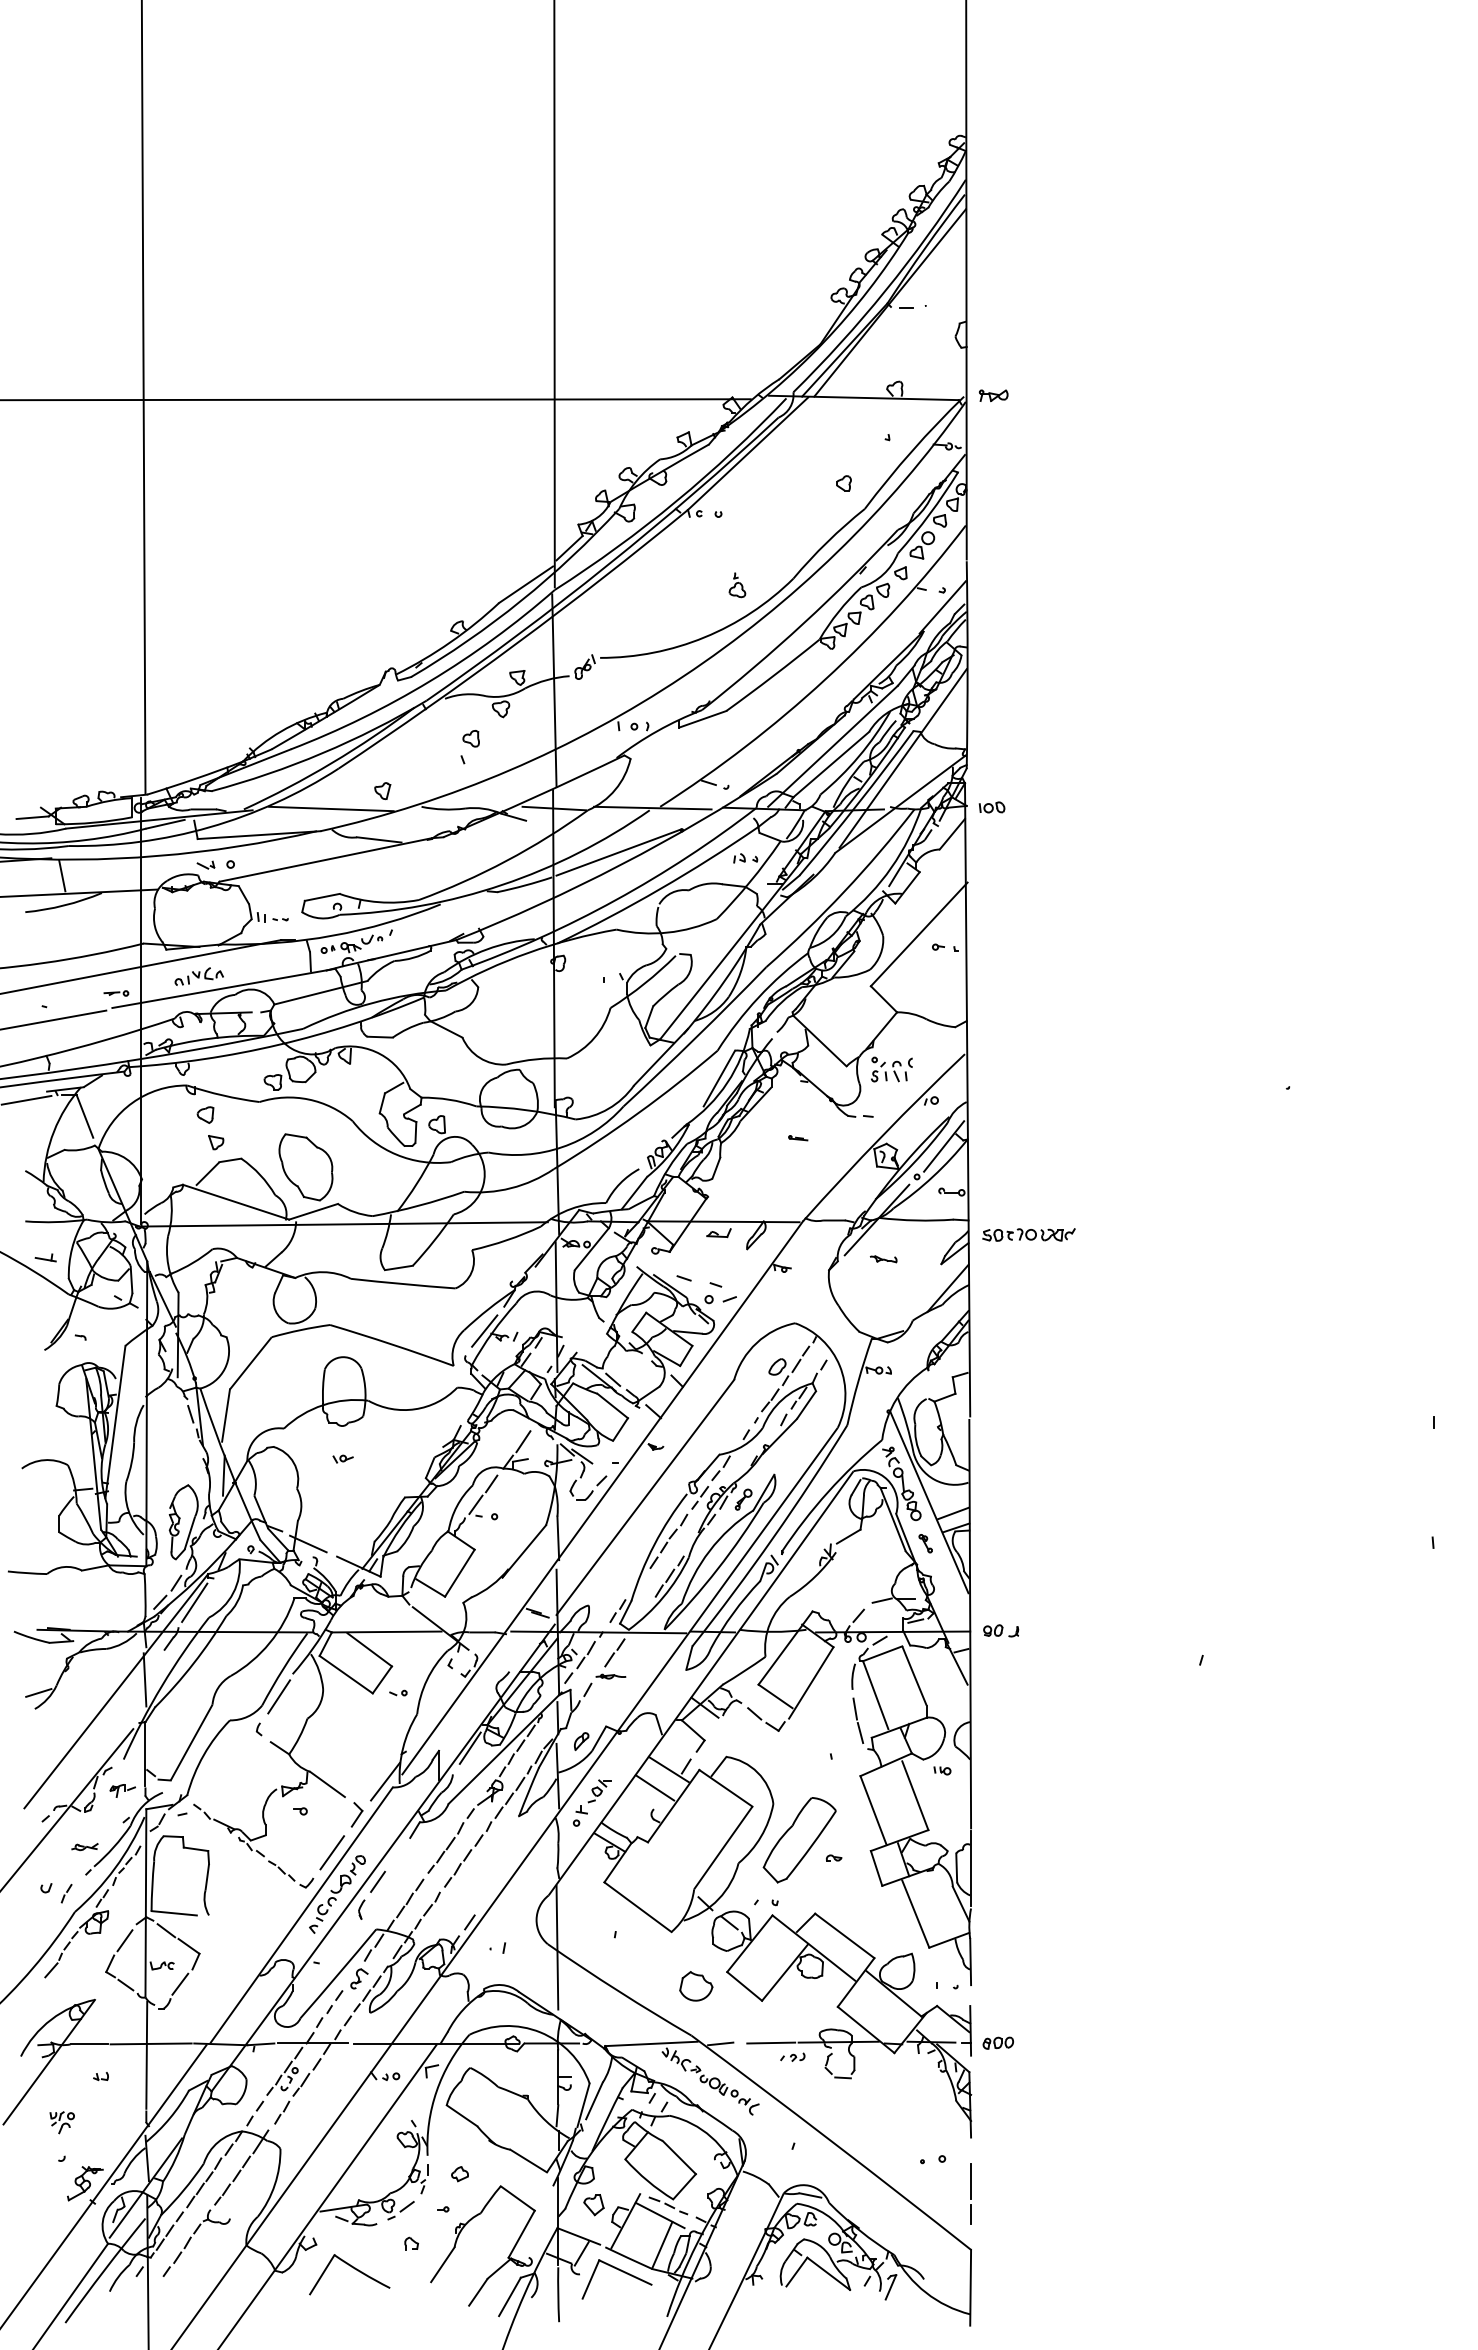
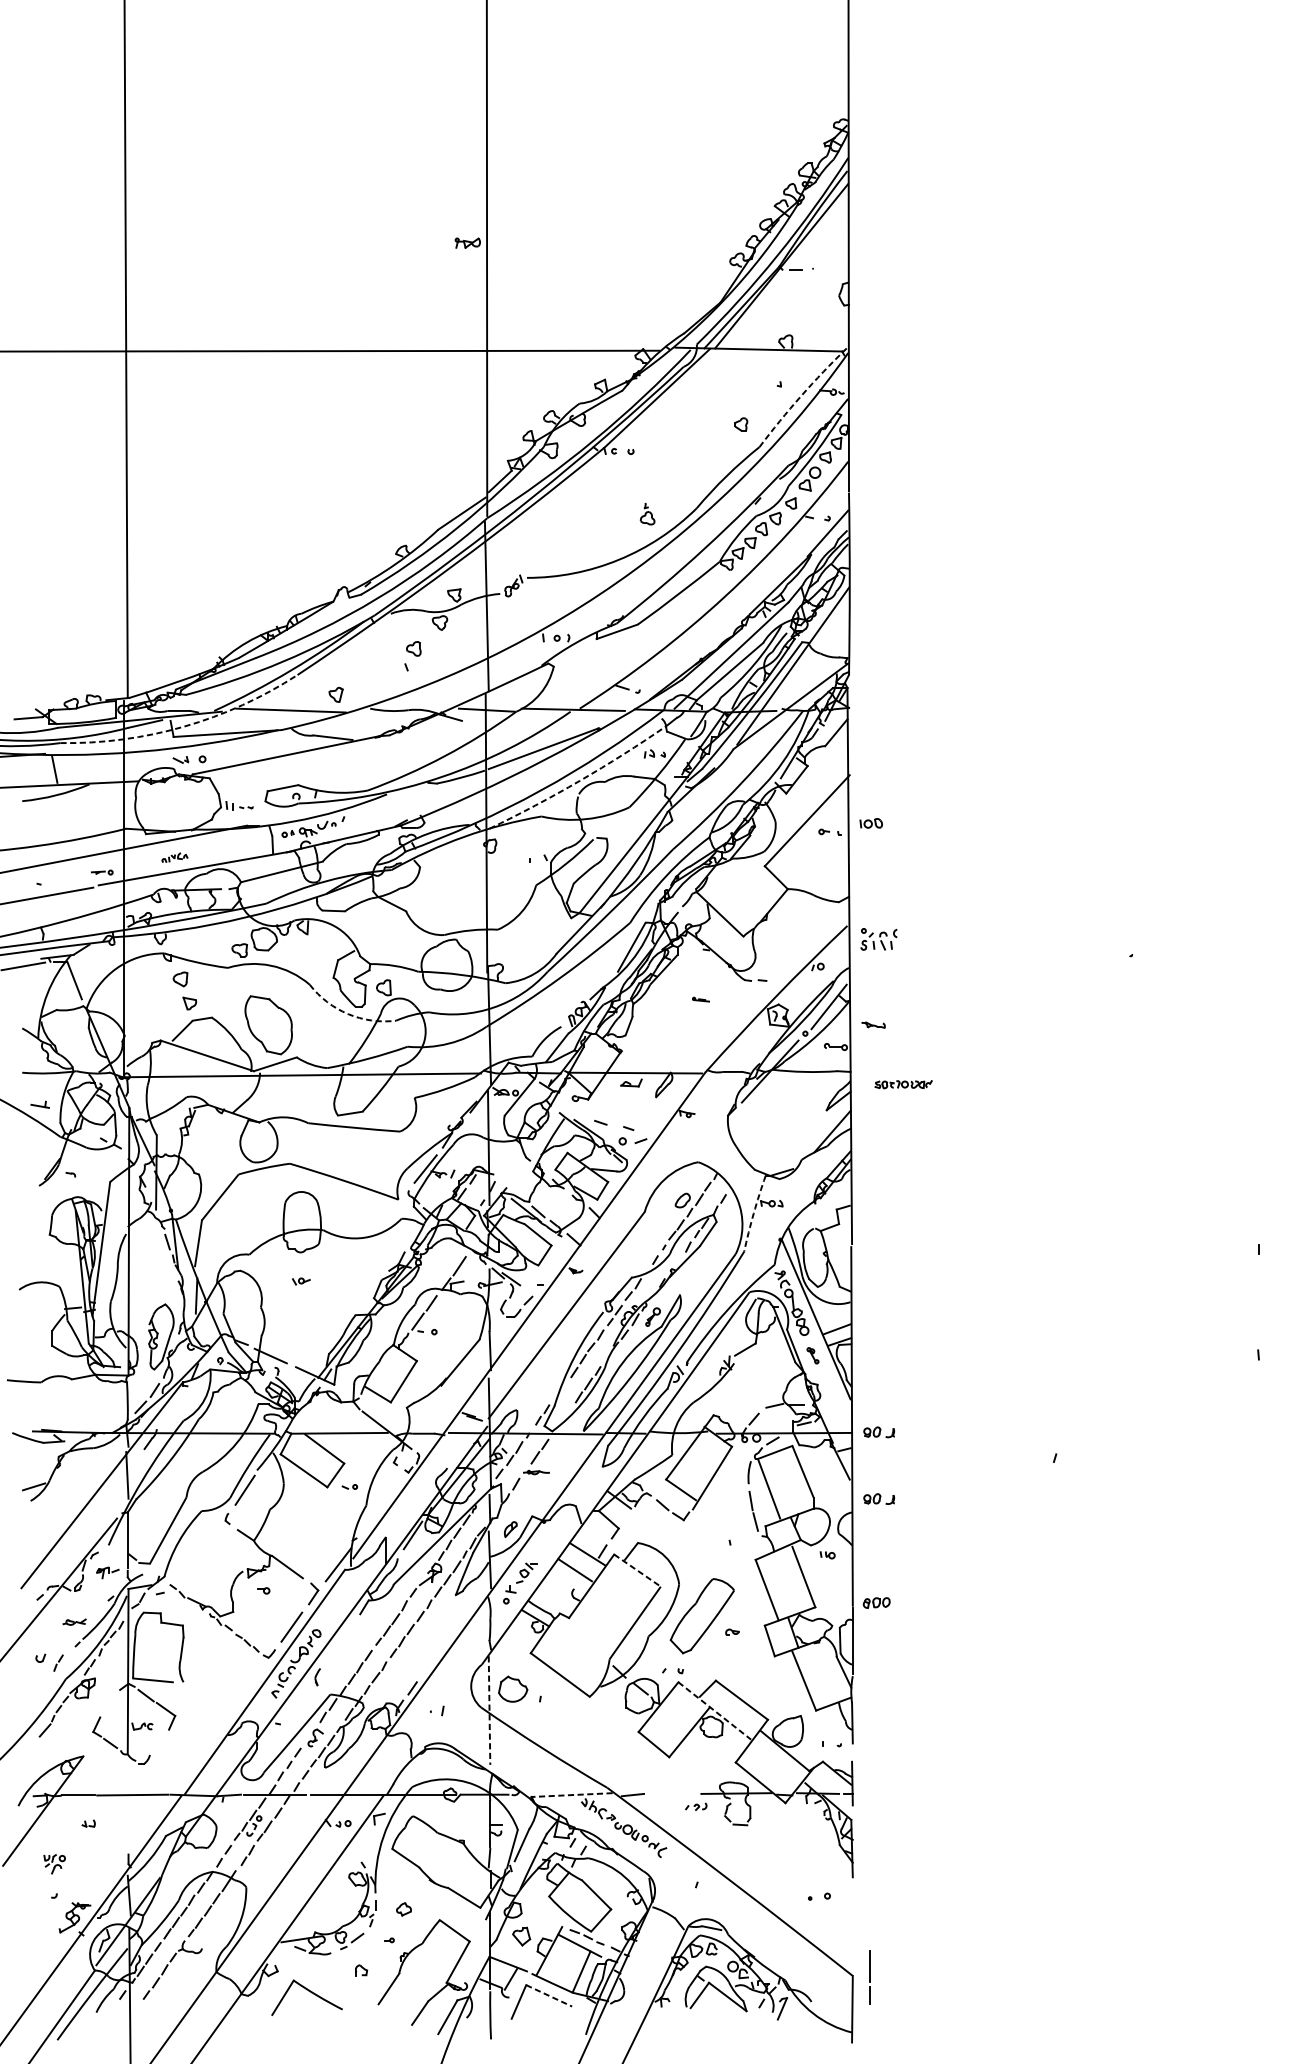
part: (993, 395) -> (467, 242), moved
arc: (912, 450) -> (801, 395), solid -> dashed
part: (991, 807) -> (870, 823), moved
arc: (209, 827) -> (183, 726), solid -> dashed
arc: (660, 889) -> (580, 781), solid -> dashed
part: (198, 976) -> (174, 857), size x0.6
part: (891, 1069) -> (878, 939), moved
arc: (396, 1154) -> (348, 1013), solid -> dashed
part: (1028, 1234) -> (903, 1084), size x0.7
part: (883, 1259) -> (873, 1025), moved
arc: (858, 1381) -> (753, 1213), solid -> dashed
line: (194, 1602) -> (170, 1407), removed
part: (1001, 1706) -> (879, 1498), added
line: (726, 1788) -> (638, 1570), solid -> dashed
line: (377, 1881) -> (331, 1652), removed
line: (124, 1940) -> (109, 1704), removed
line: (557, 1947) -> (489, 1710), solid -> dashed
line: (813, 1948) -> (714, 1711), solid -> dashed
line: (180, 1983) -> (158, 1742), removed
part: (696, 1986) -> (513, 1689), moved
line: (771, 2042) -> (677, 1793), removed
part: (997, 2042) -> (876, 1602), moved
line: (650, 2043) -> (571, 1794), solid -> dashed
line: (146, 2054) -> (128, 1804), removed
line: (970, 2193) -> (868, 1977), moved
line: (625, 2272) -> (549, 1995), solid -> dashed

